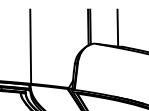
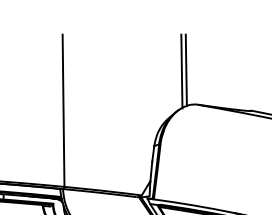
line: (117, 27) -> (241, 71), removed

